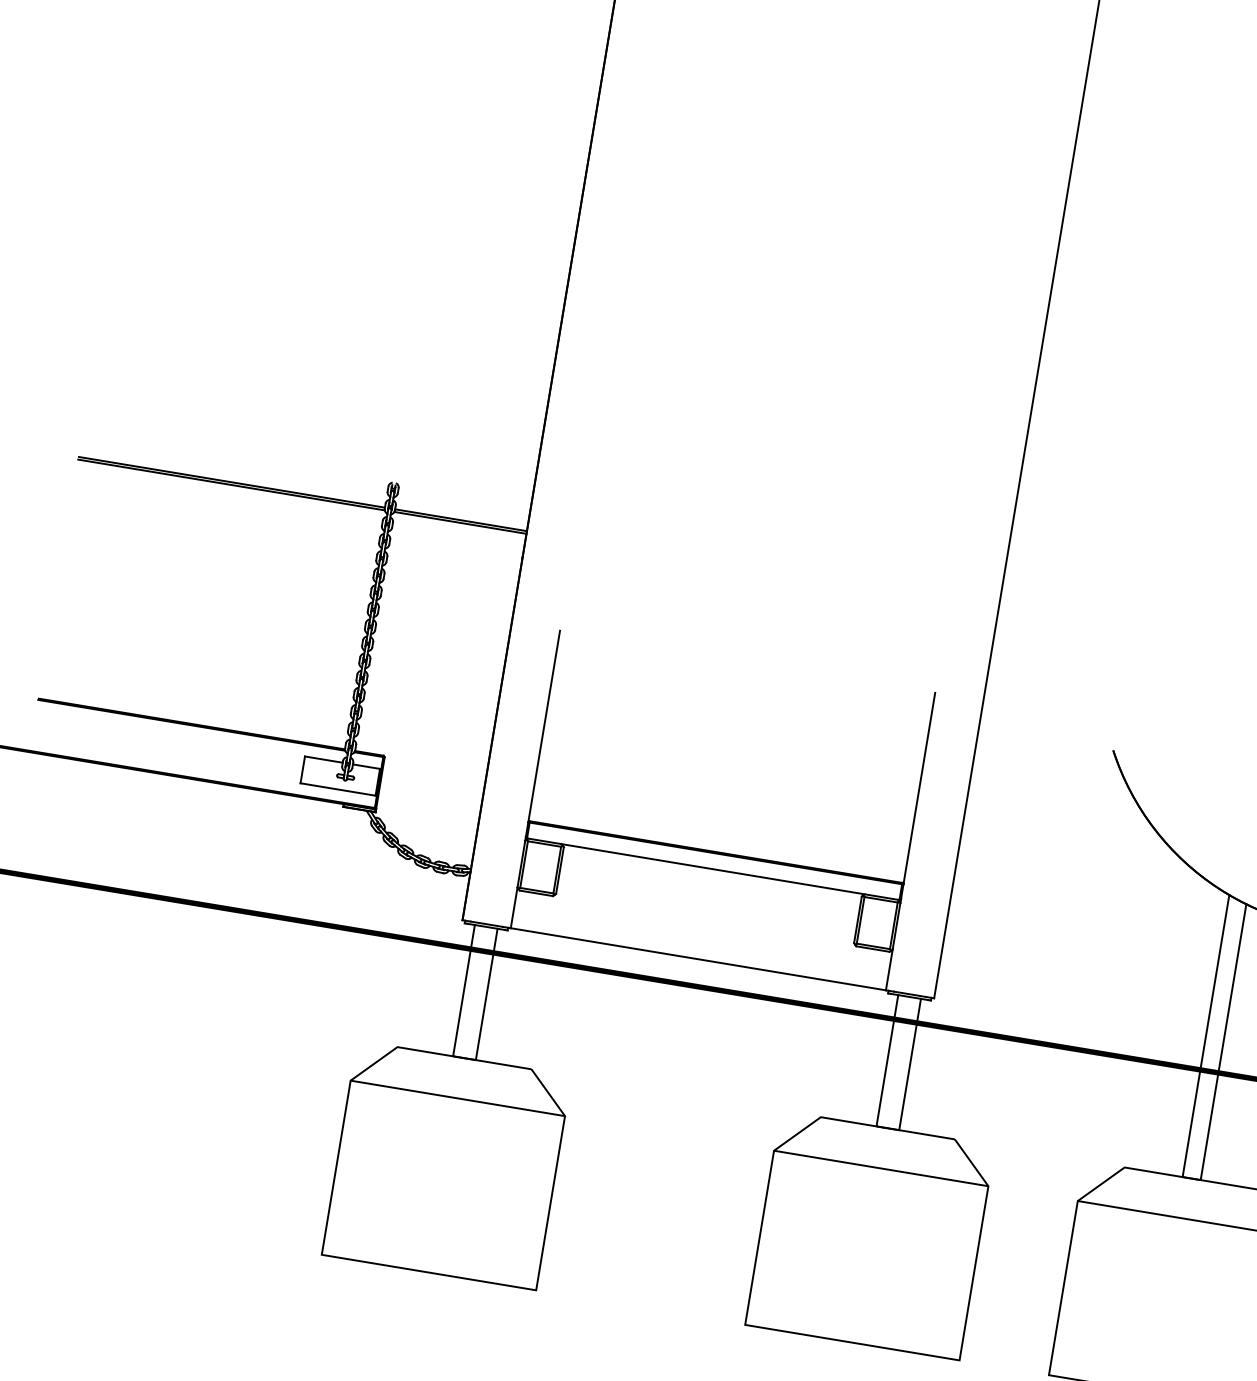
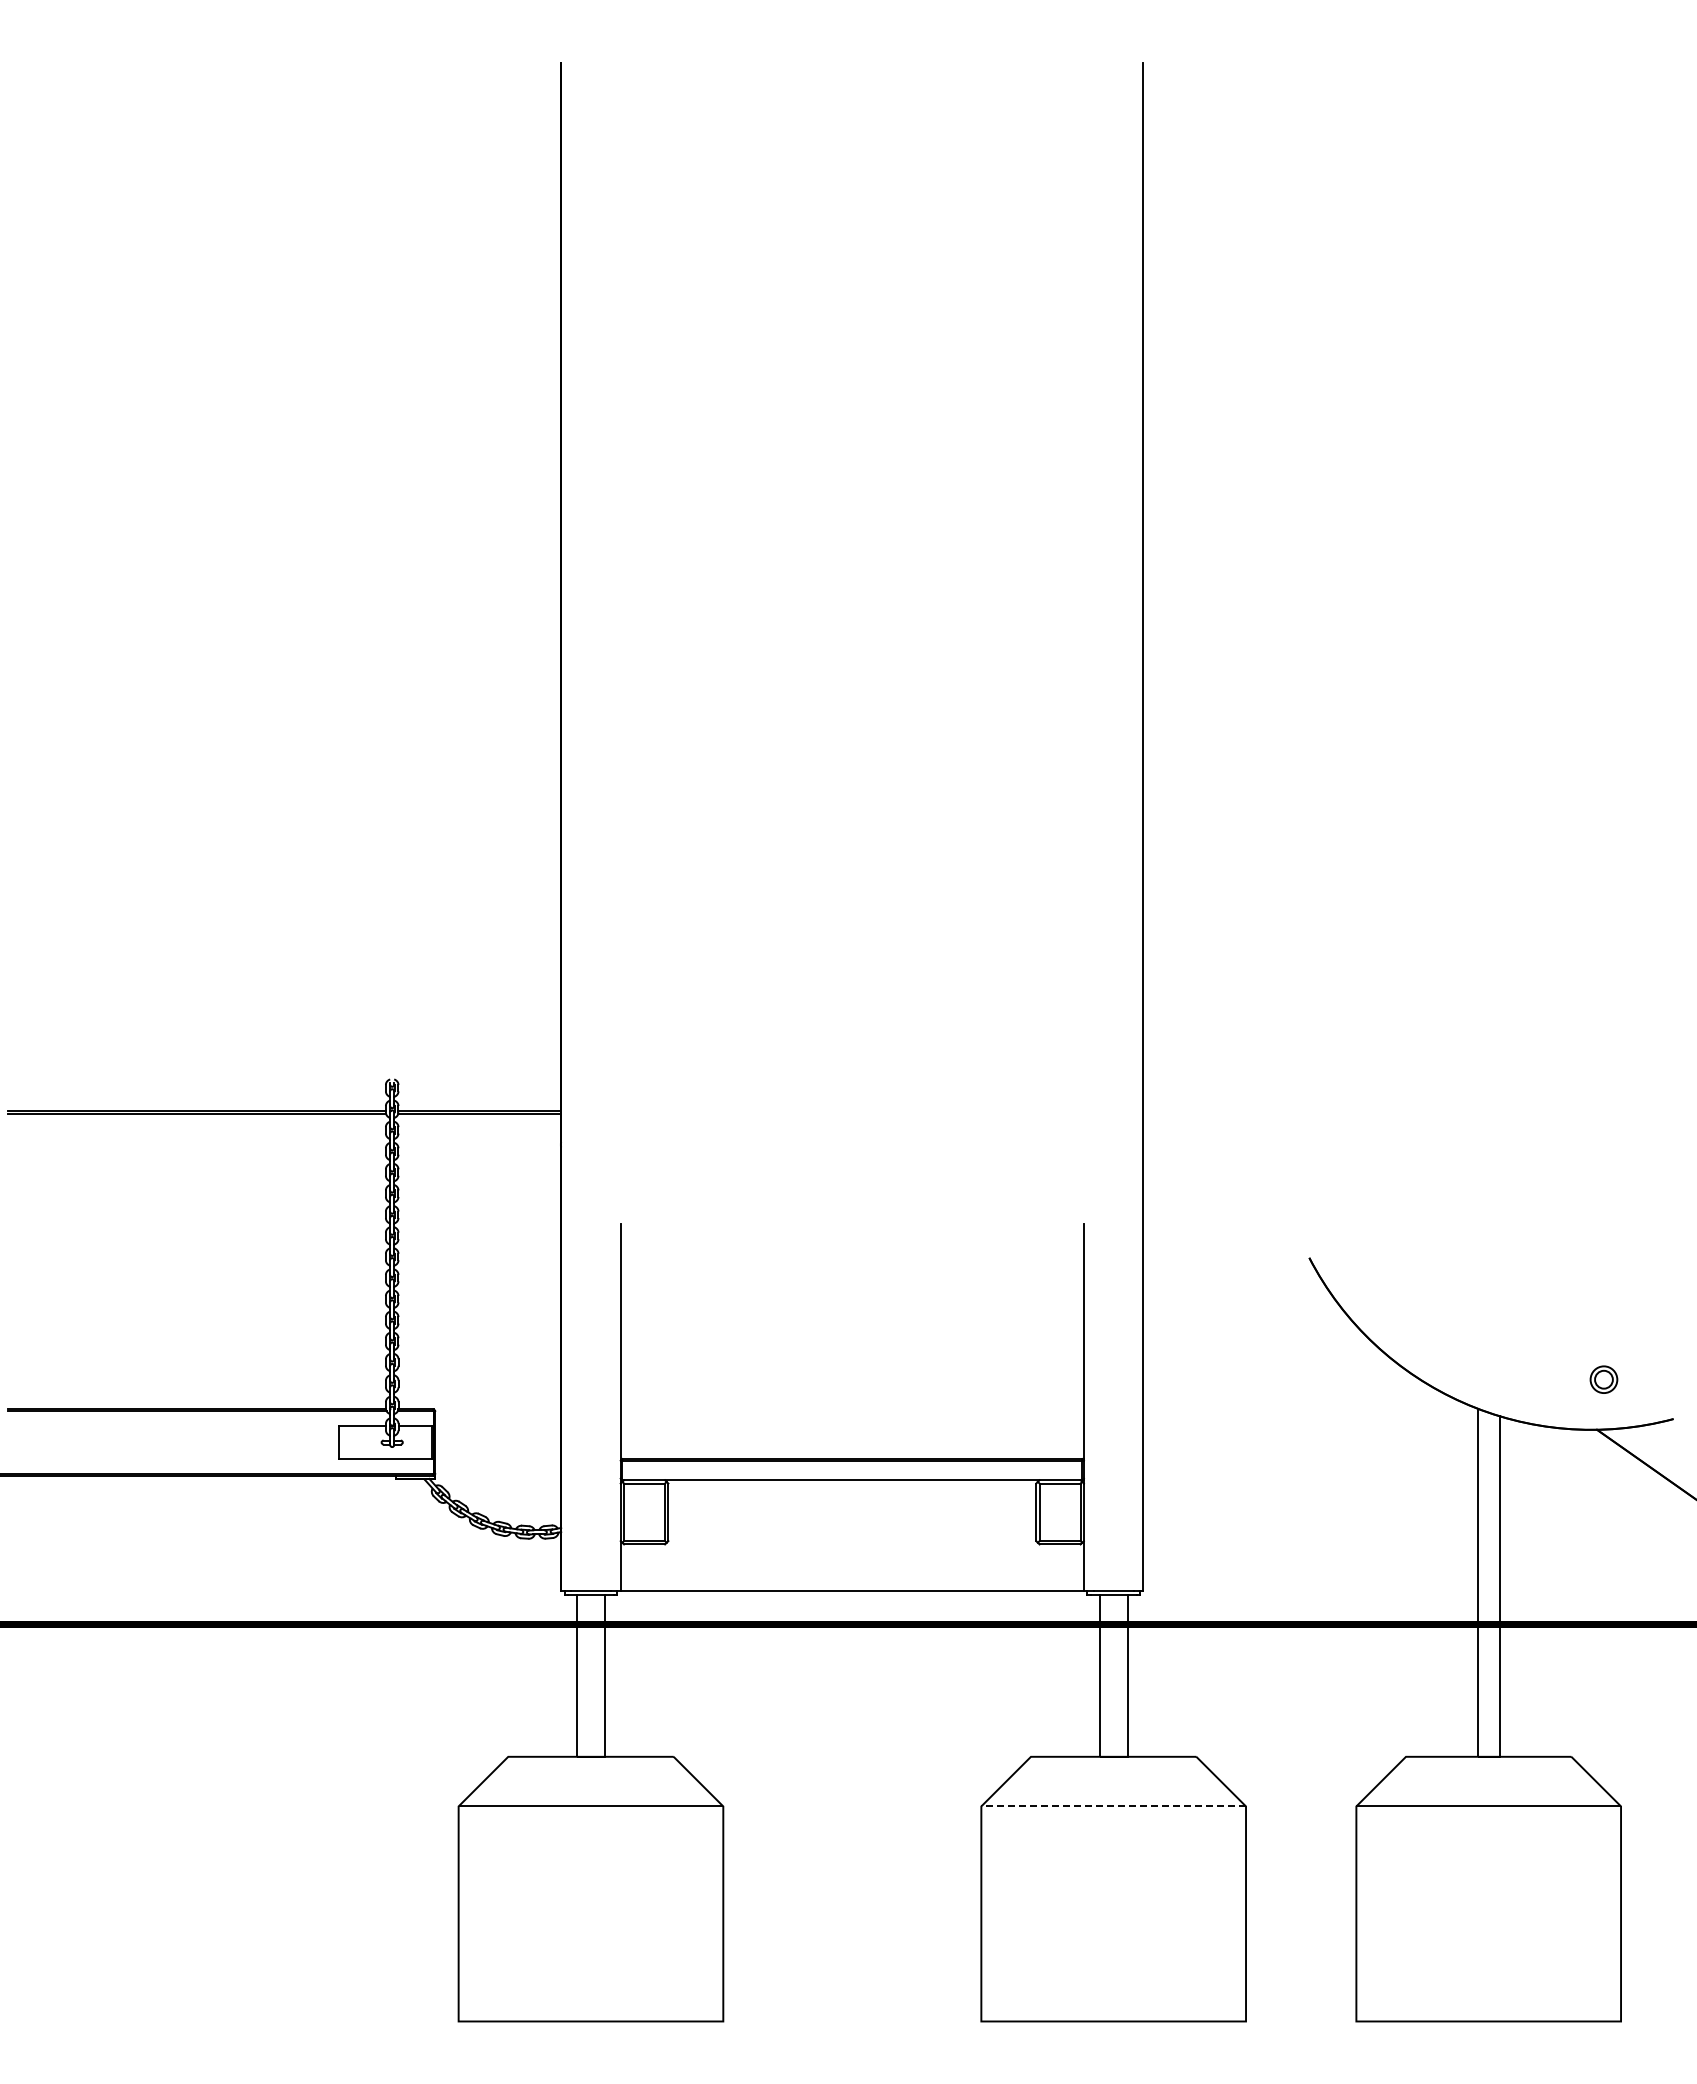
line: (881, 1168) -> (1113, 1806), solid -> dashed

